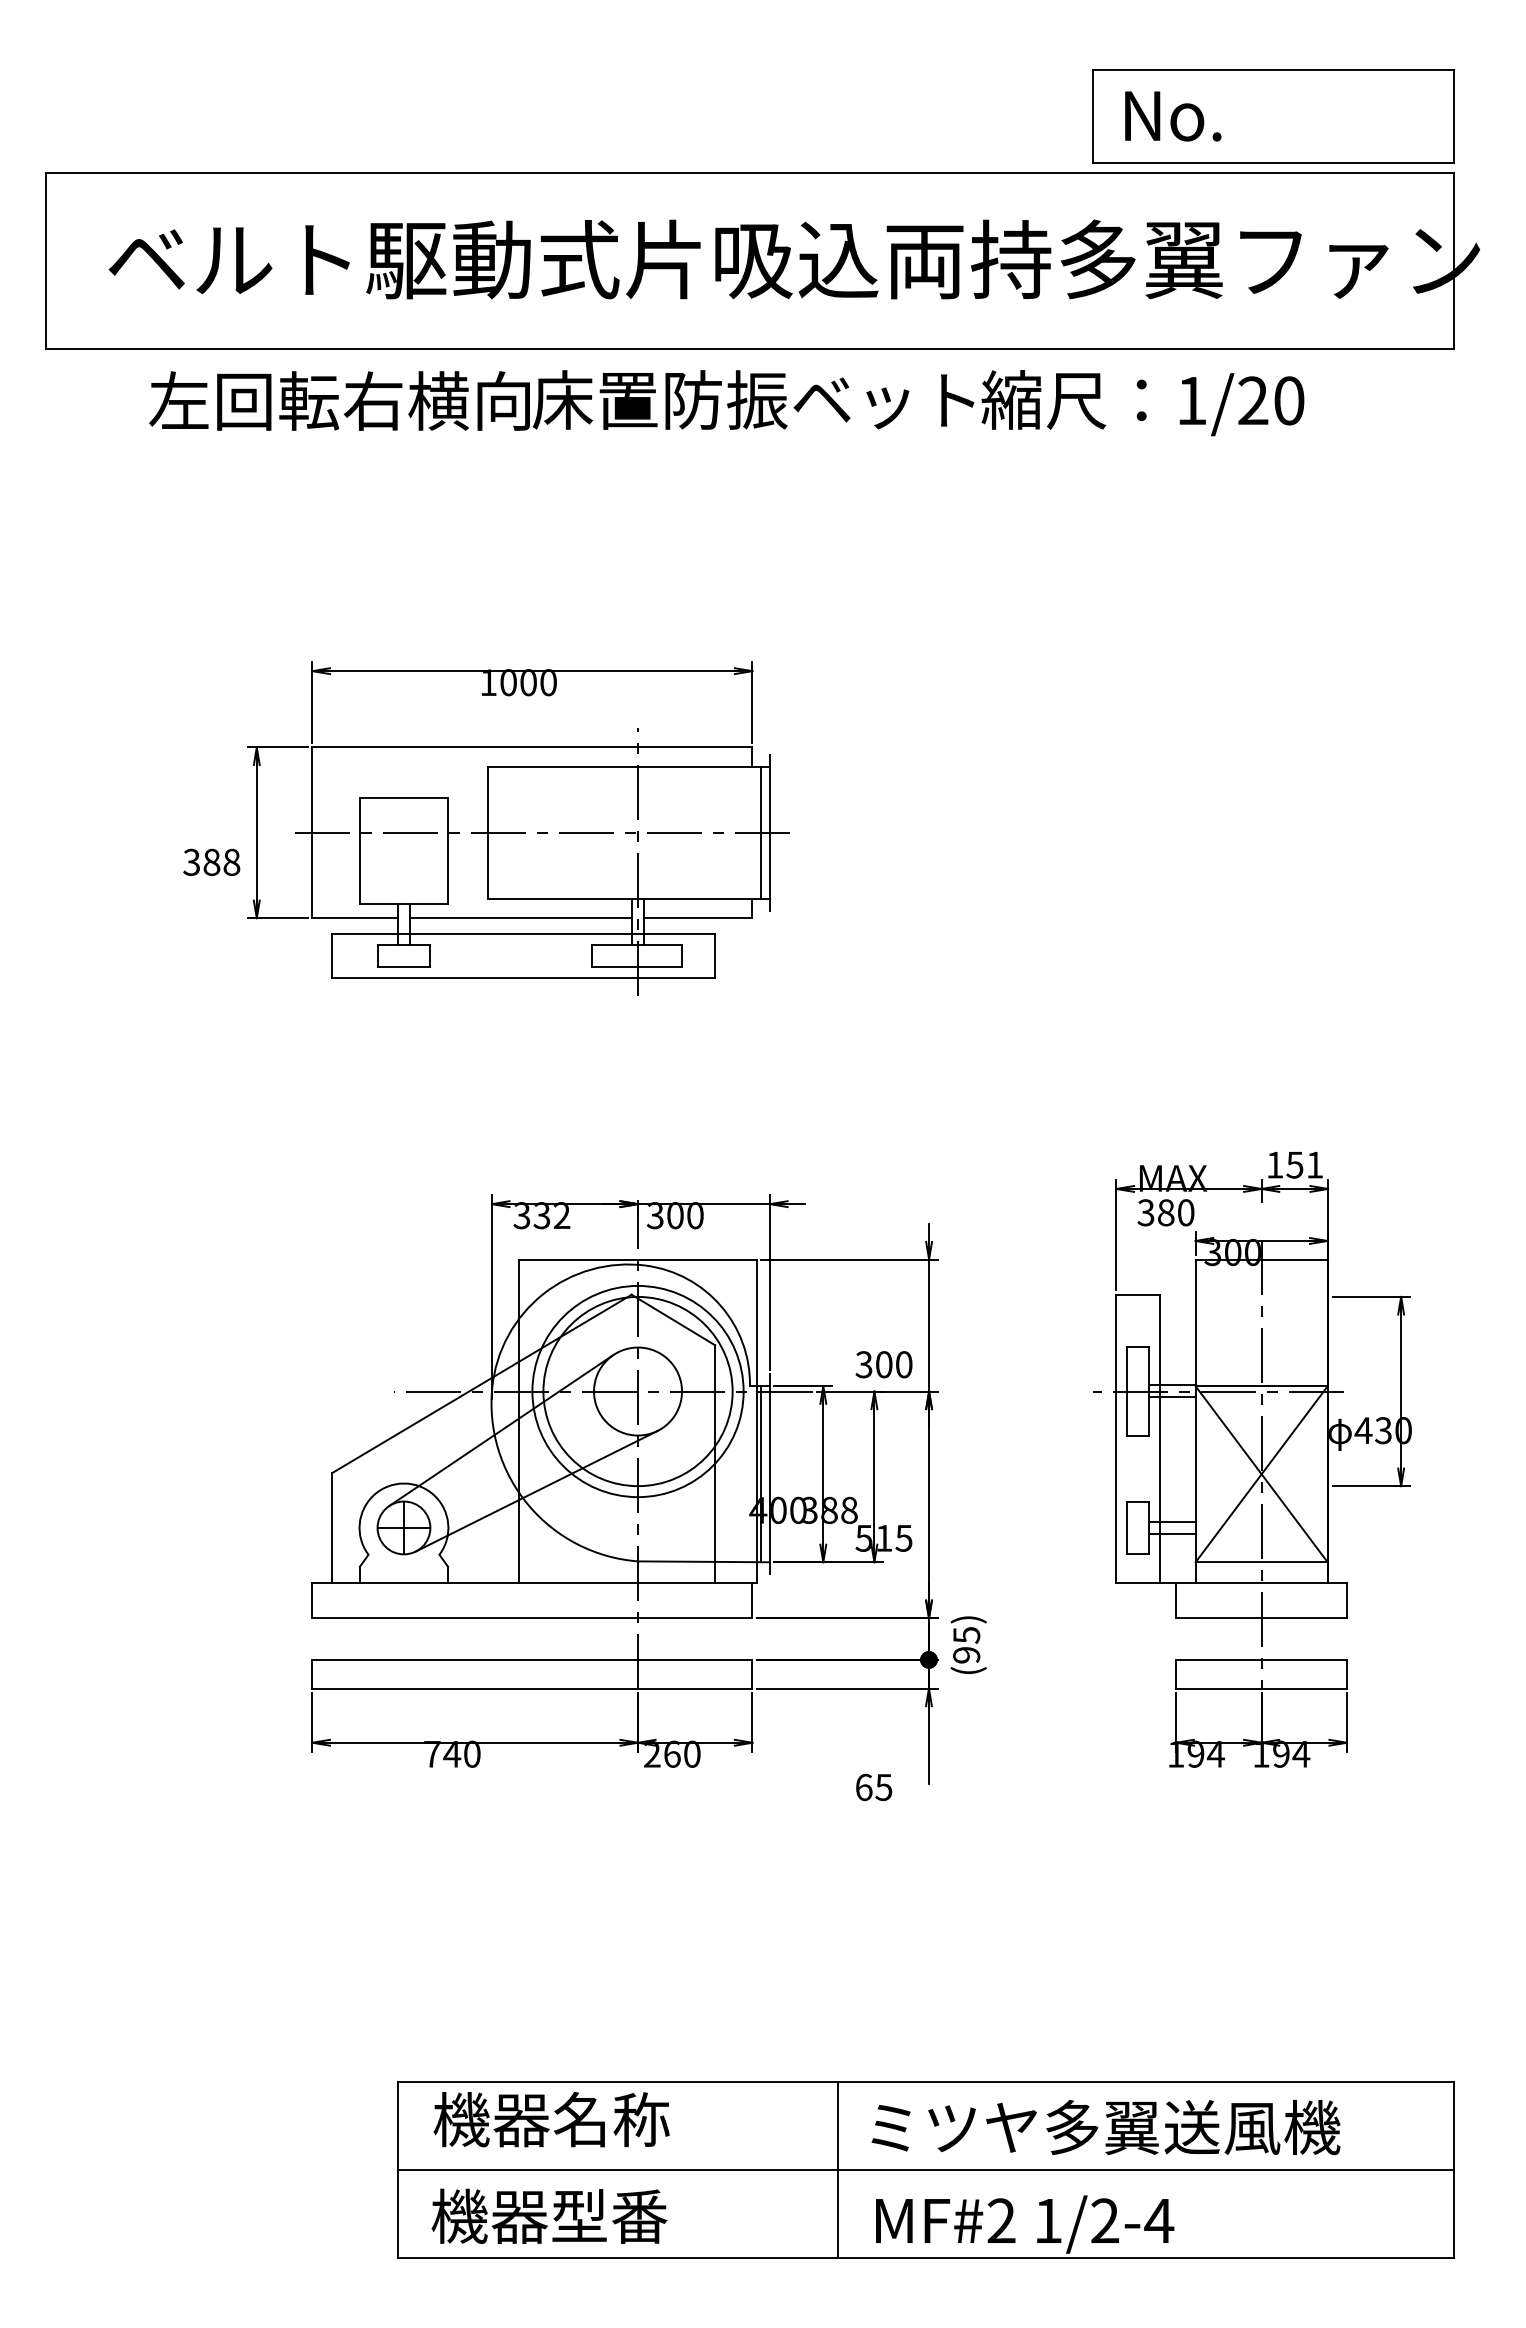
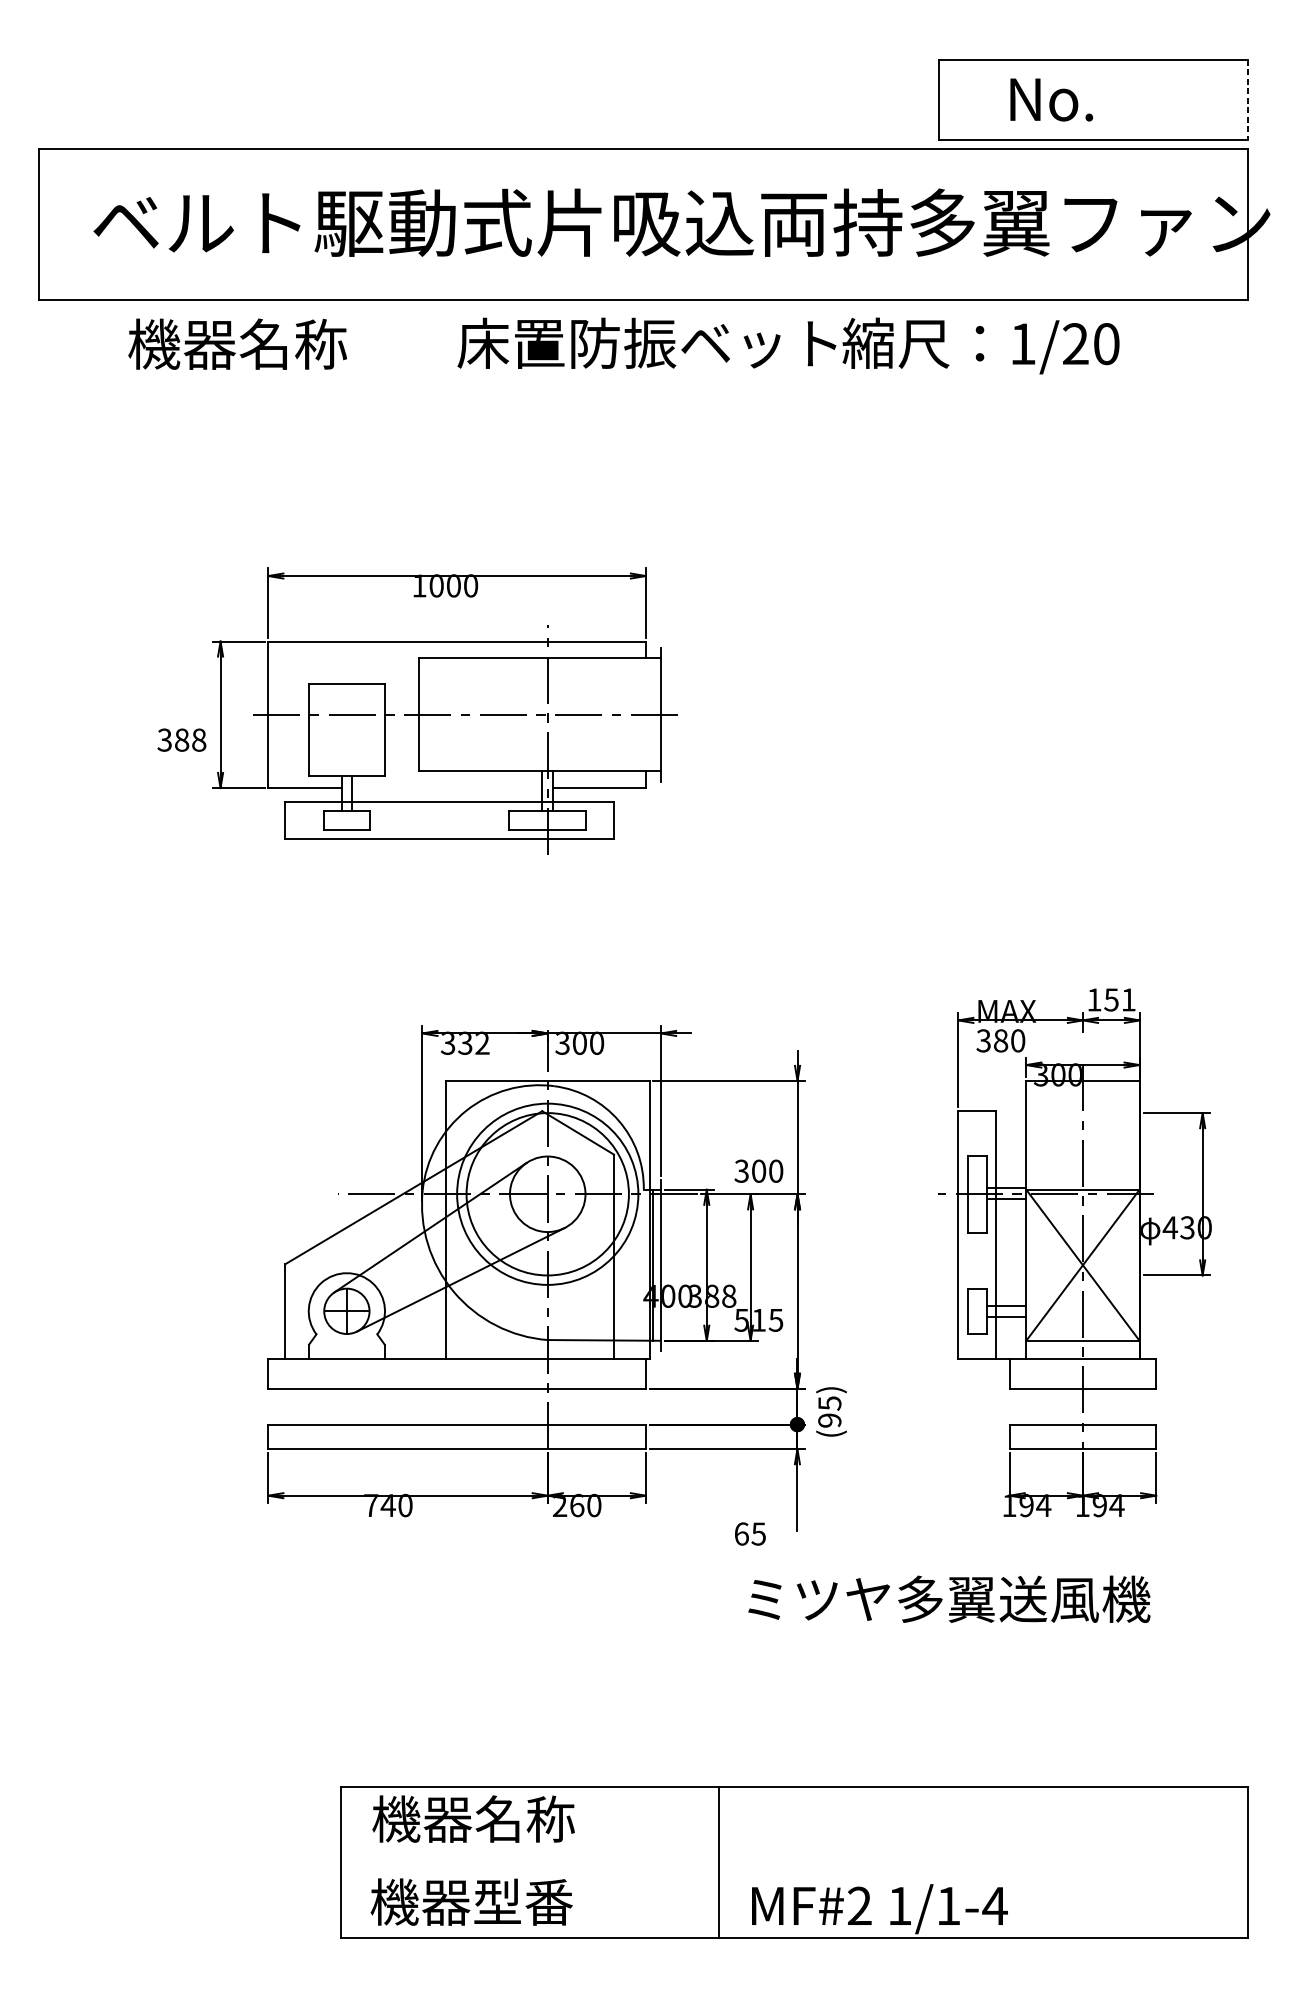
text: (1173, 116) -> (1051, 100), moved
line: (1453, 116) -> (1247, 100), solid -> dashed
text: (339, 400) -> (291, 343), 左回転右横向 -> 機器名称
line: (761, 832) -> (653, 714), removed
line: (520, 918) -> (446, 788), removed
text: (1105, 2127) -> (948, 1599), moved
line: (925, 2170) -> (794, 1862), removed
text: (1104, 2220) -> (948, 1905), 1/2-4 -> 1/1-4

